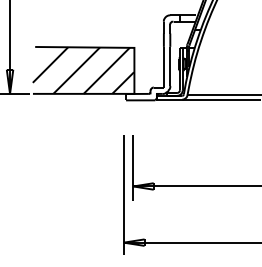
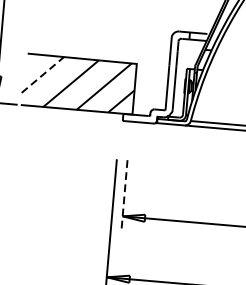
line: (50, 65) -> (42, 75), solid -> dashed
line: (133, 168) -> (124, 196), solid -> dashed

